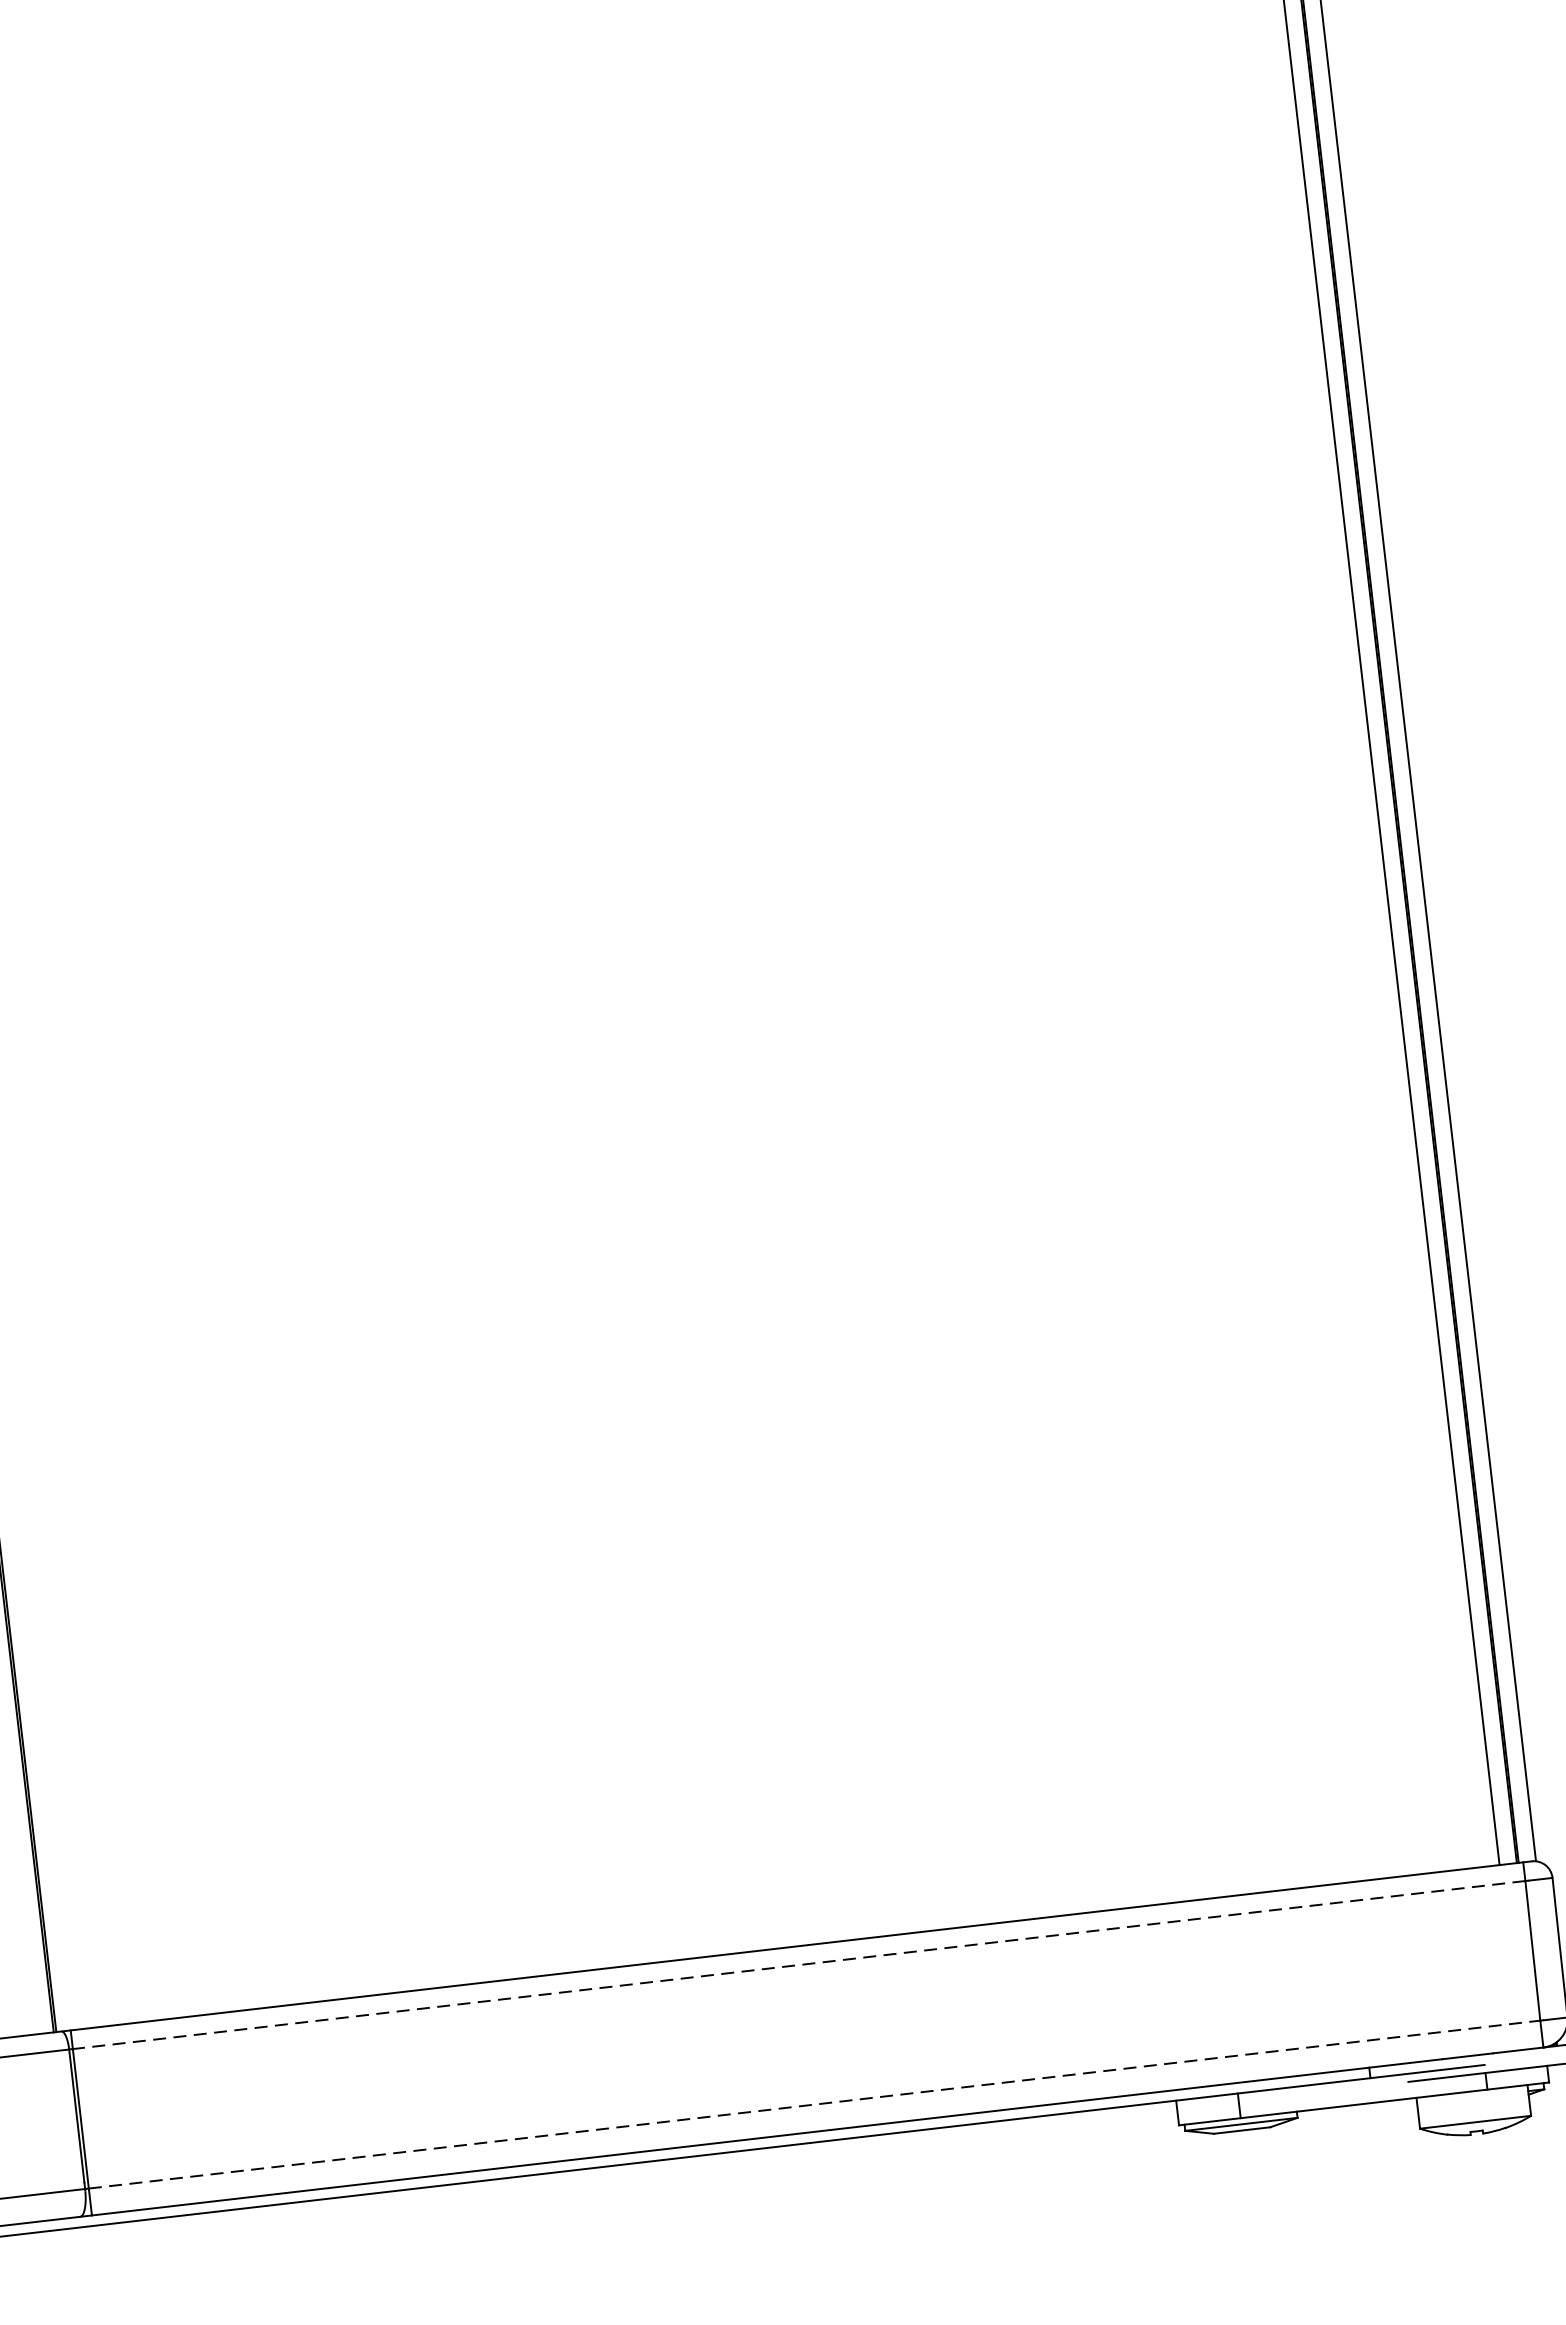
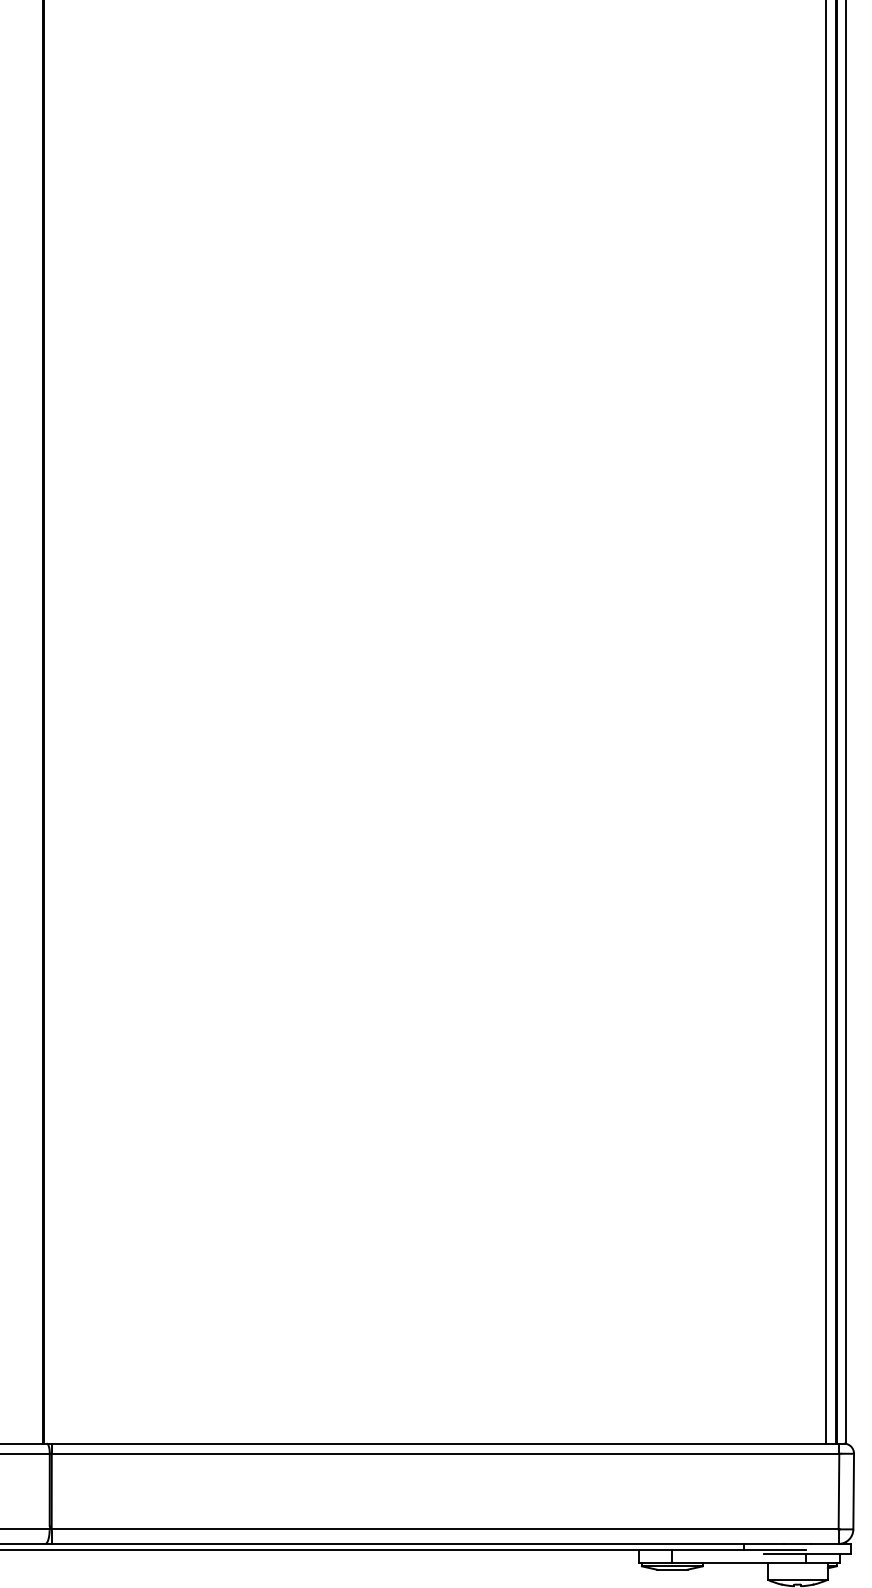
line: (799, 1964) -> (445, 1453), dashed -> solid
line: (815, 2104) -> (445, 1529), dashed -> solid

